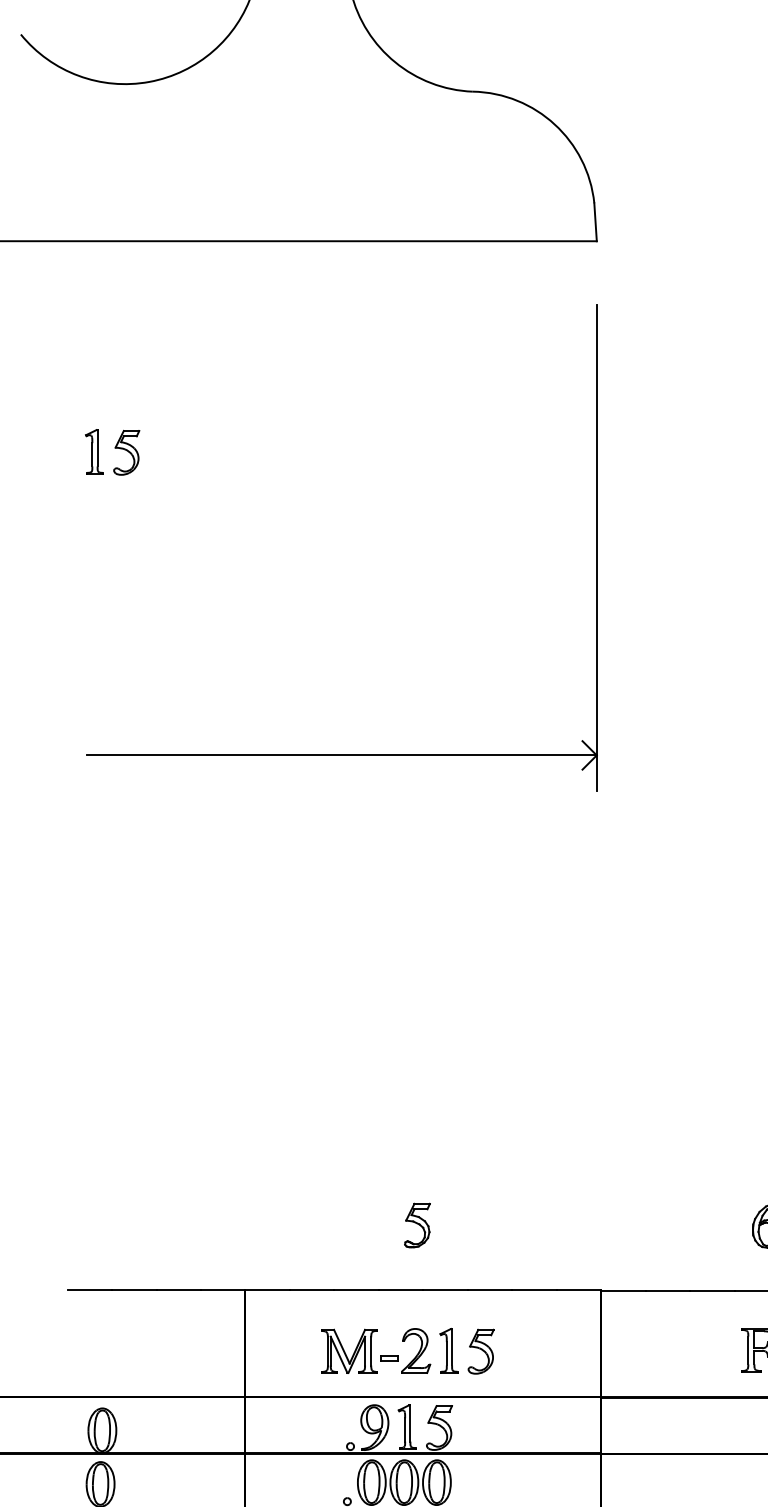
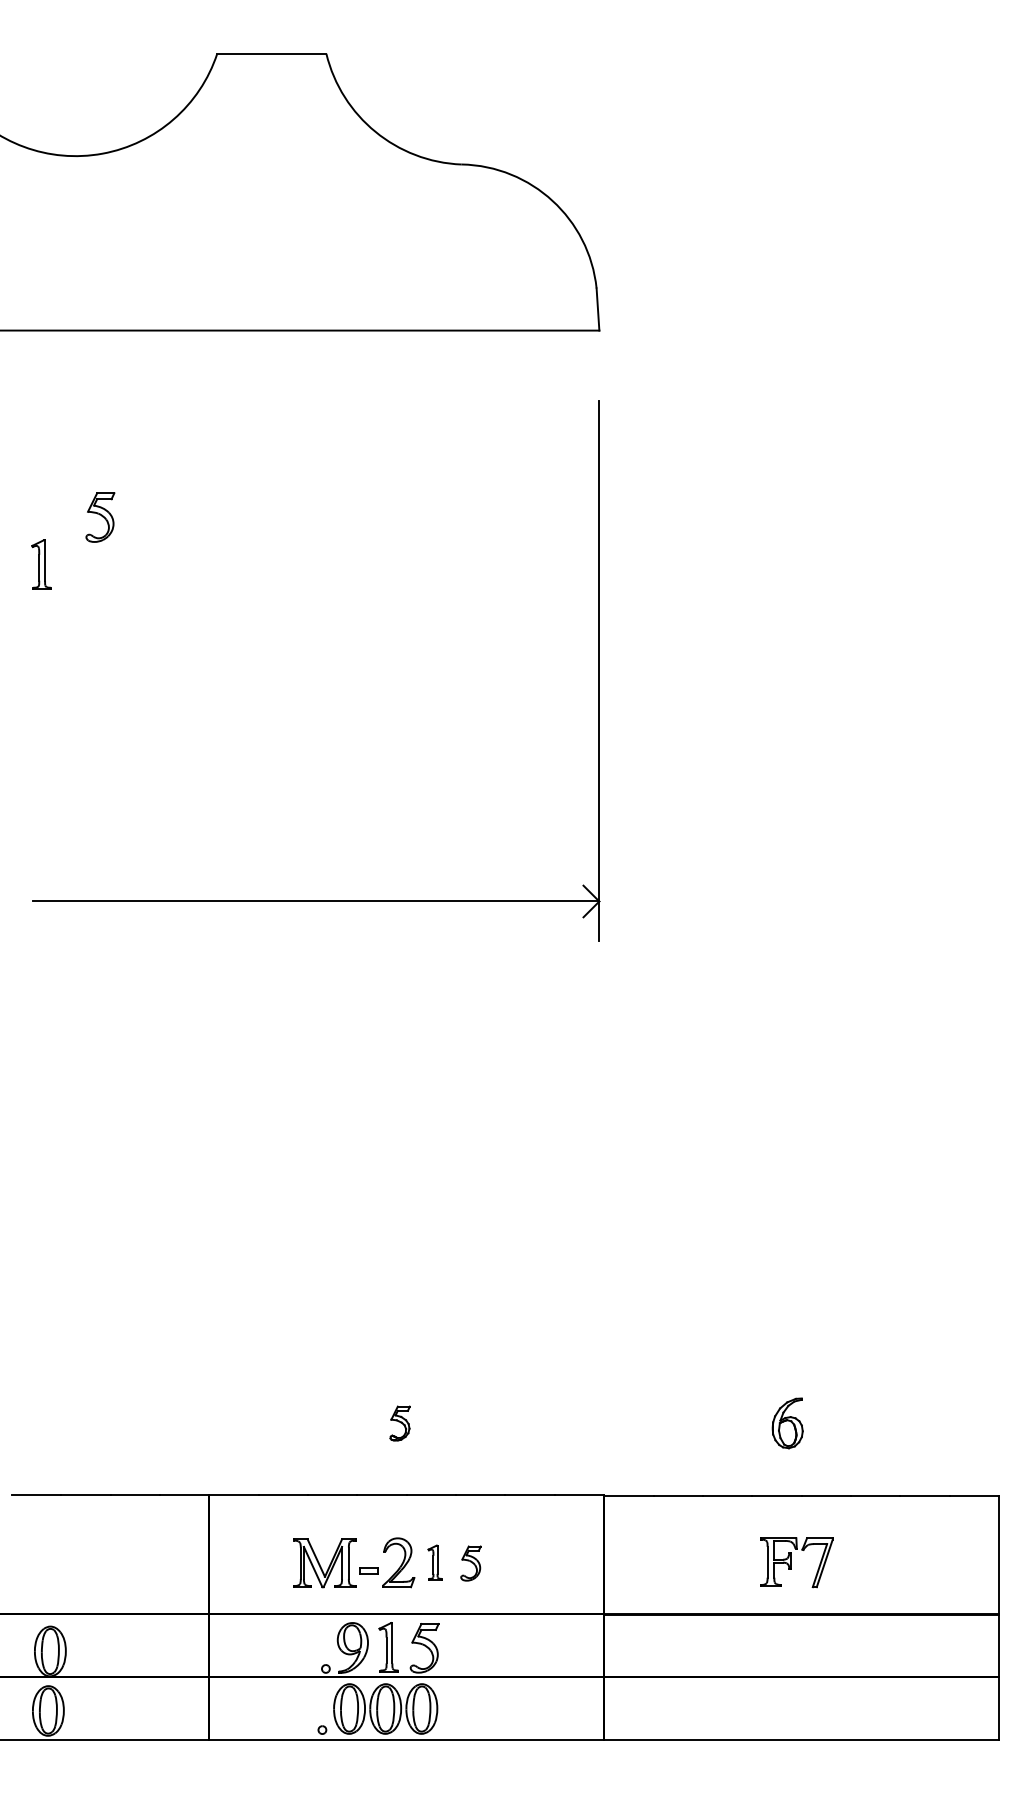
part: (126, 452) -> (100, 517), moved
part: (416, 1225) -> (399, 1423), size x0.7
part: (448, 1350) -> (434, 1562), size x0.7
part: (480, 1351) -> (470, 1563), size x0.7

